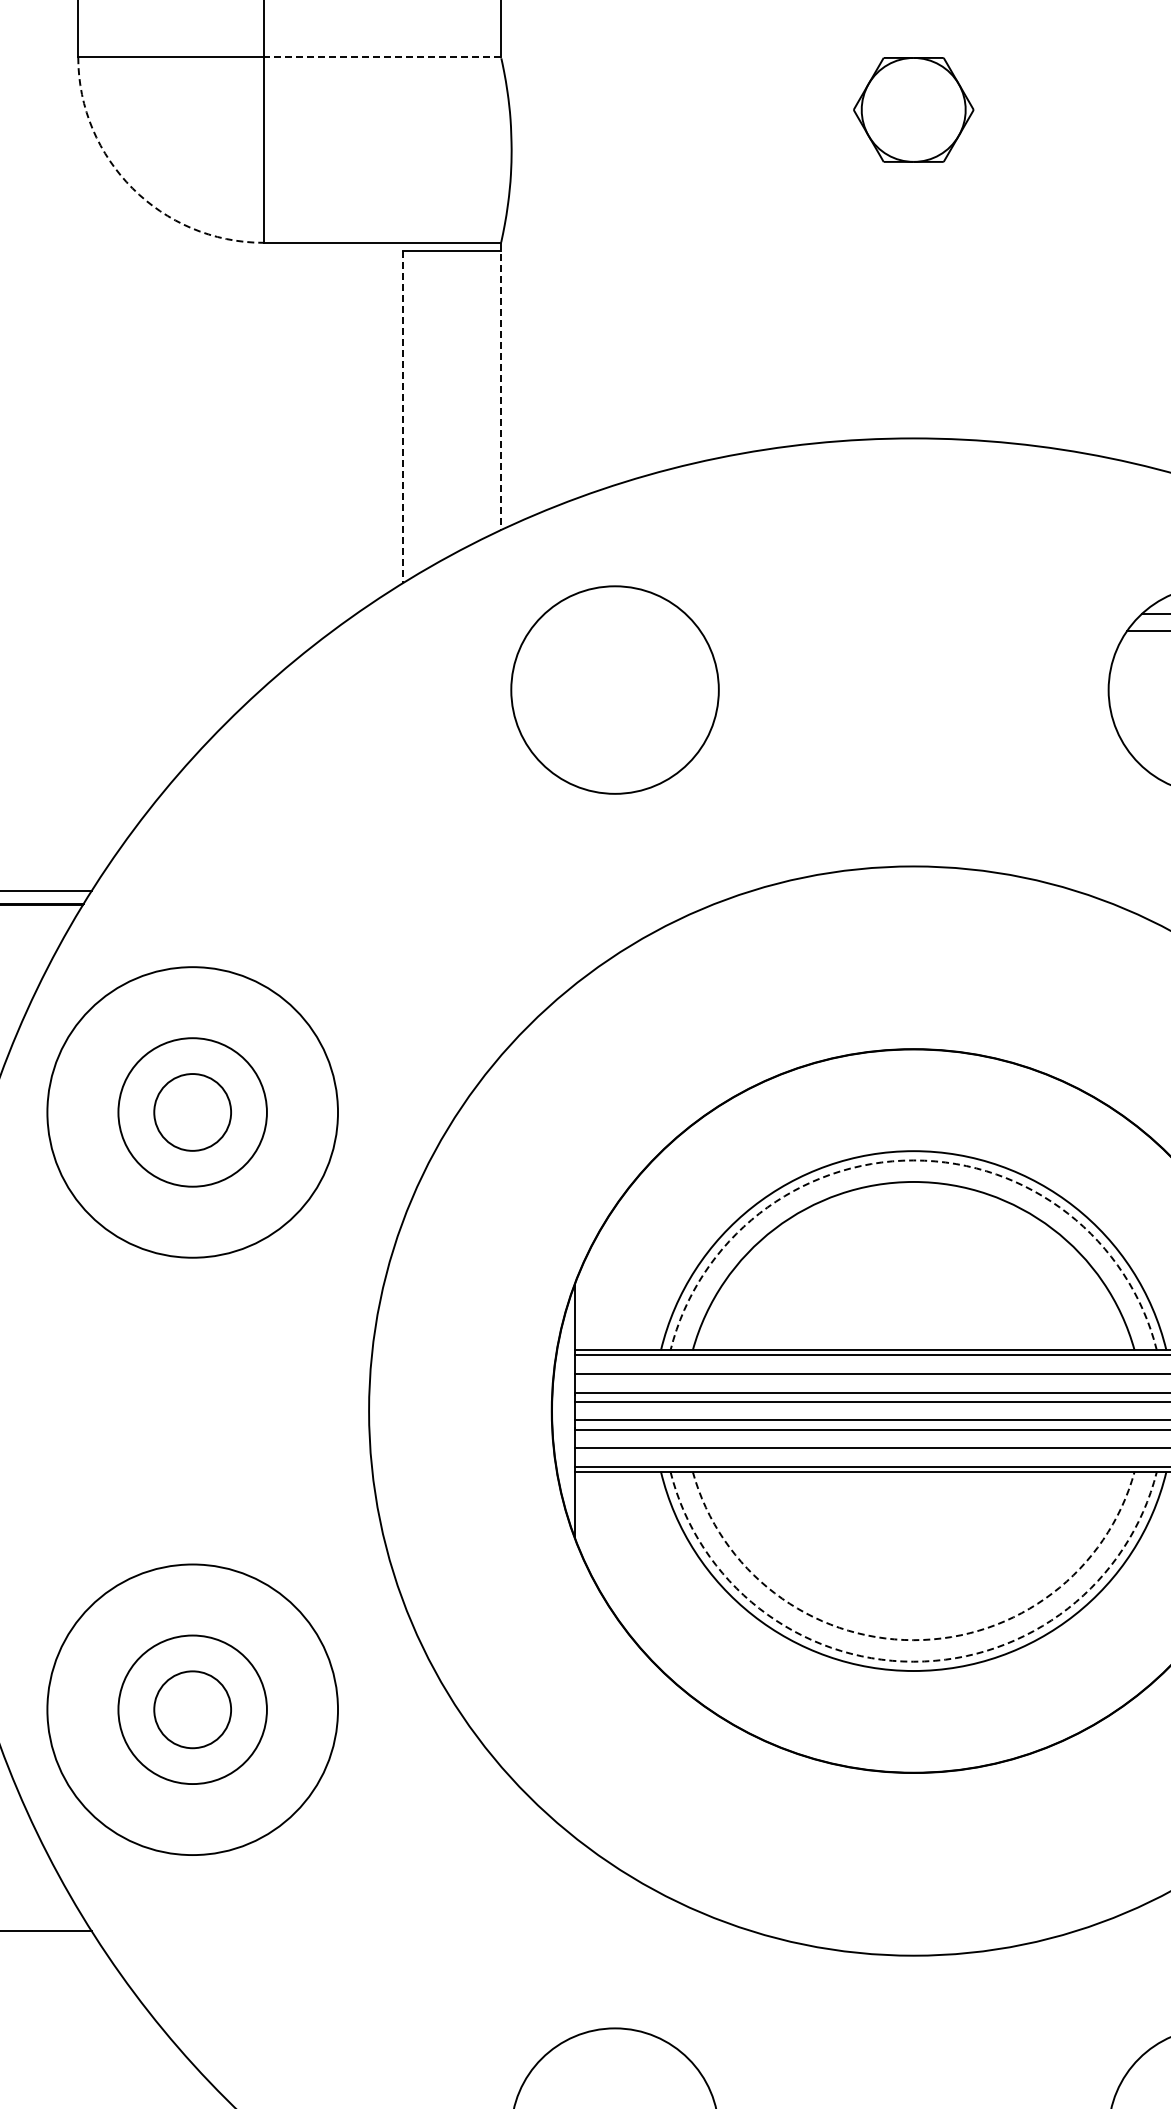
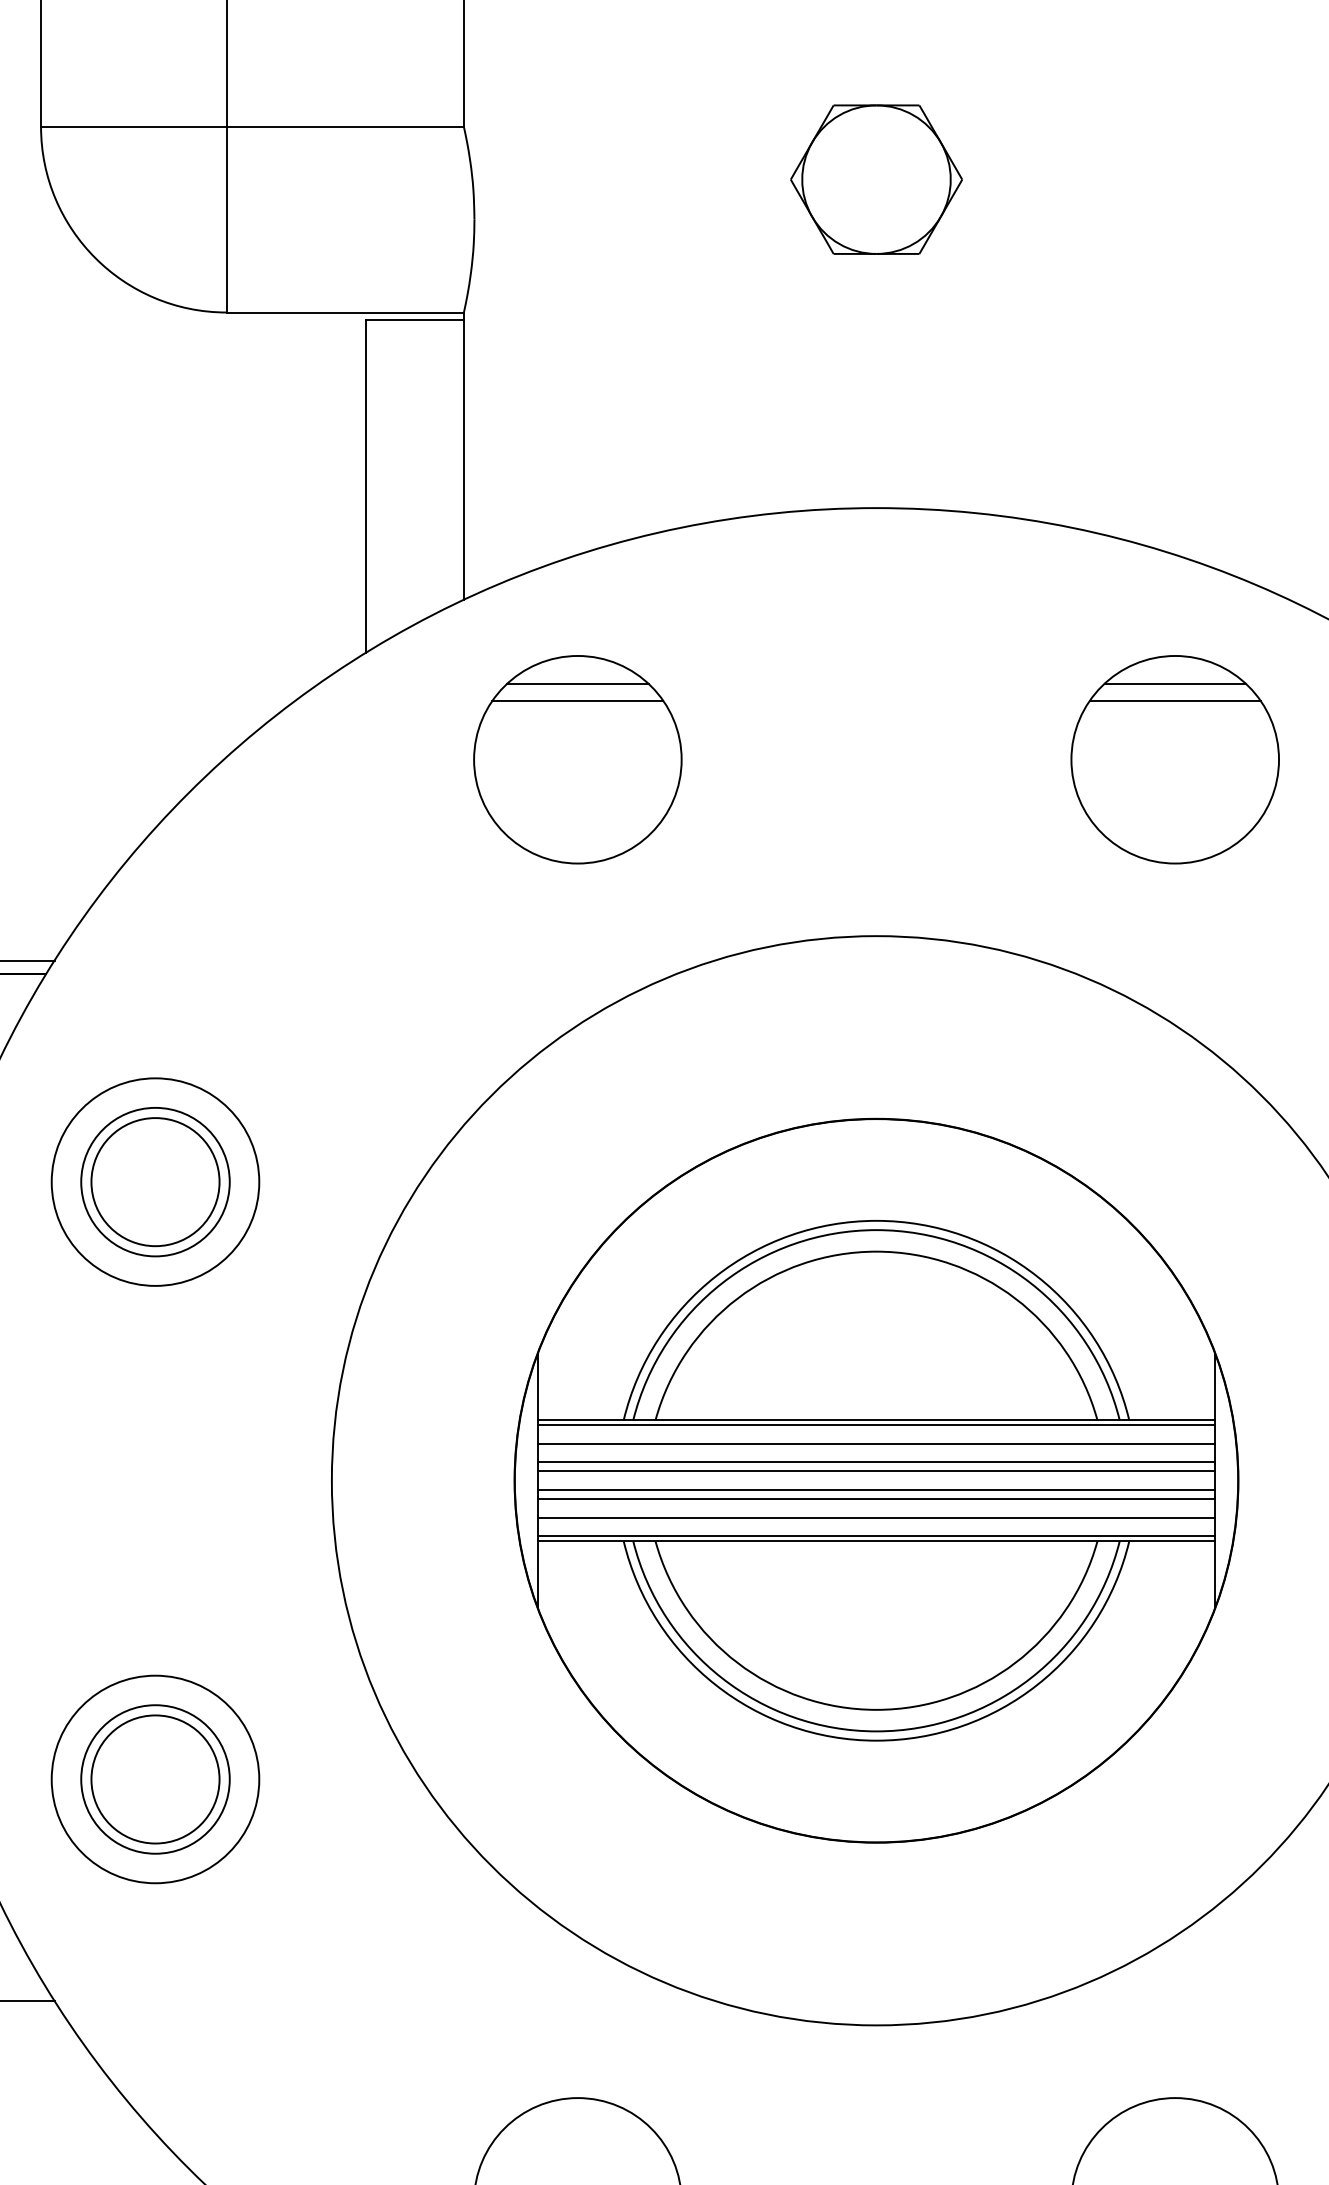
line: (382, 56) -> (345, 126), dashed -> solid
part: (913, 109) -> (876, 179), size x1.43
arc: (132, 188) -> (95, 258), dashed -> solid
line: (500, 386) -> (463, 456), dashed -> solid
line: (402, 417) -> (365, 487), dashed -> solid
line: (614, 613) -> (577, 683), added
line: (614, 630) -> (577, 700), added
circle: (192, 1111) -> (155, 1181), size x0.71
circle: (192, 1112) -> (155, 1182), size x1.67
arc: (913, 1160) -> (876, 1230), dashed -> solid
arc: (913, 1639) -> (876, 1709), dashed -> solid
arc: (913, 1661) -> (876, 1731), dashed -> solid
circle: (192, 1709) -> (155, 1779), size x0.71
circle: (192, 1709) -> (155, 1779), size x1.67

